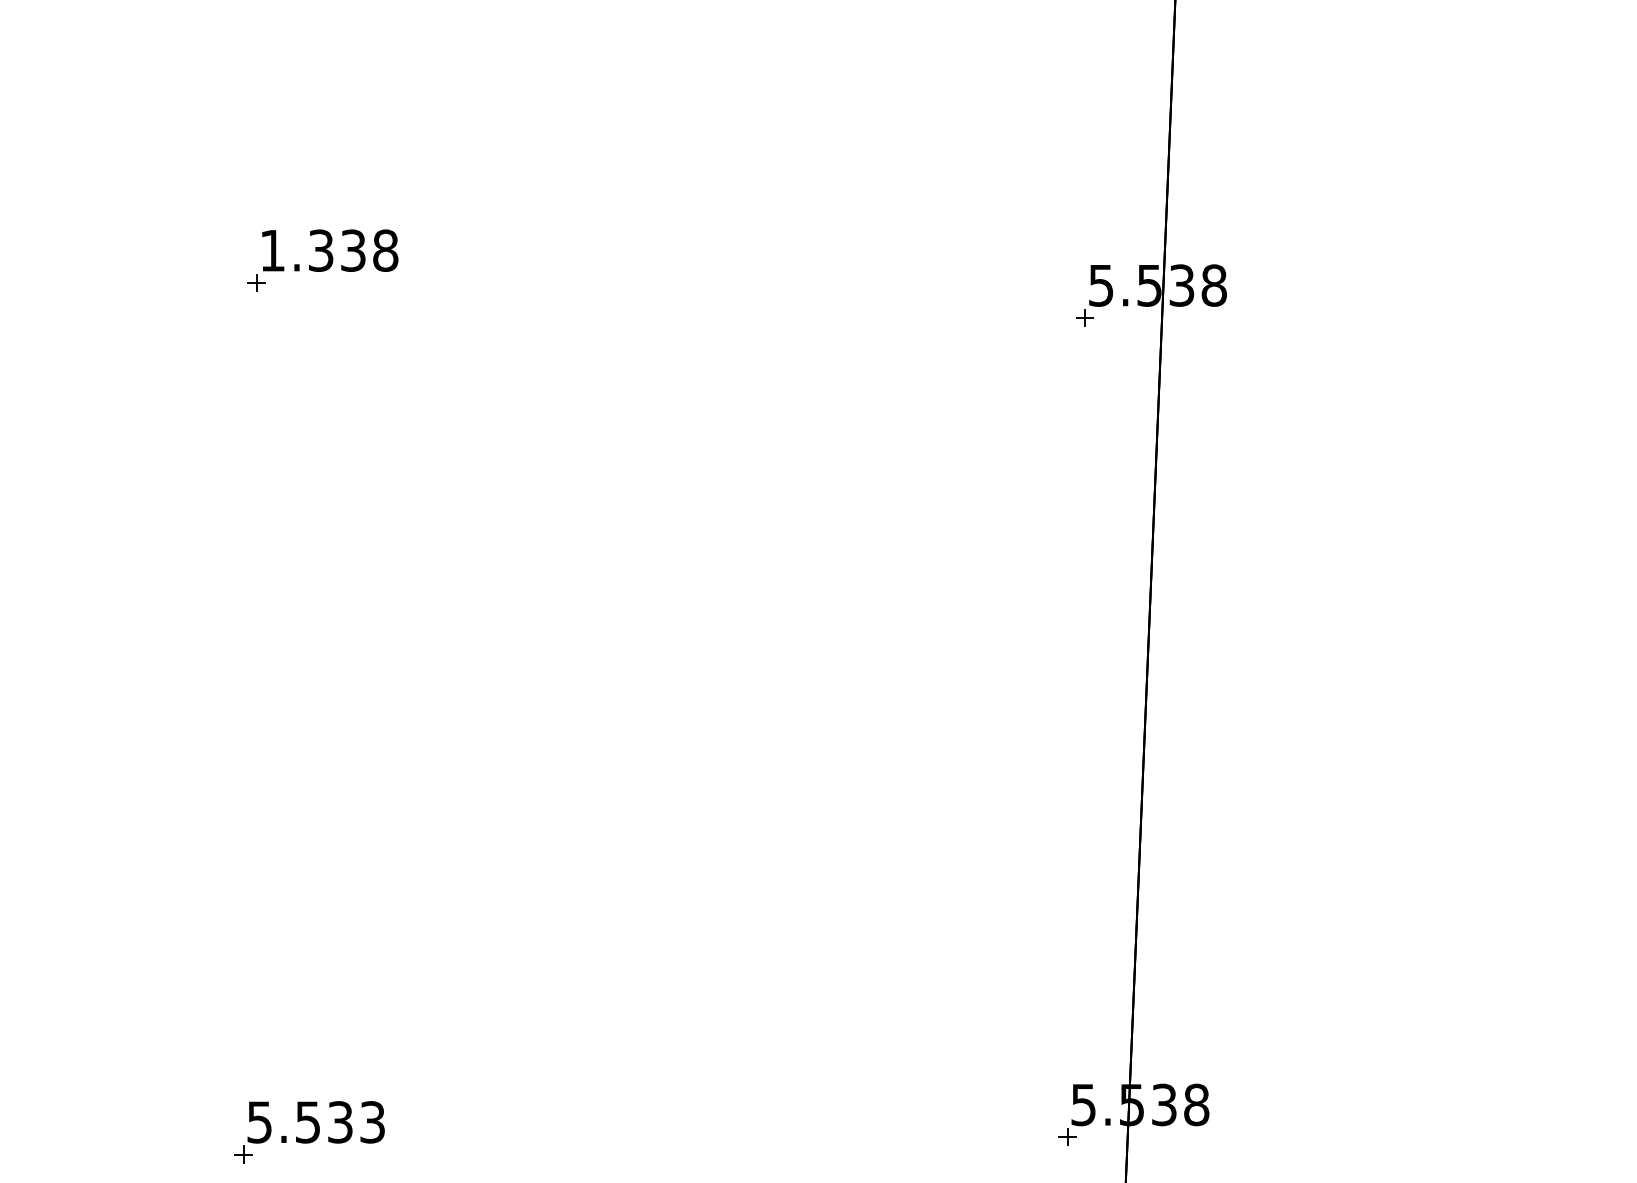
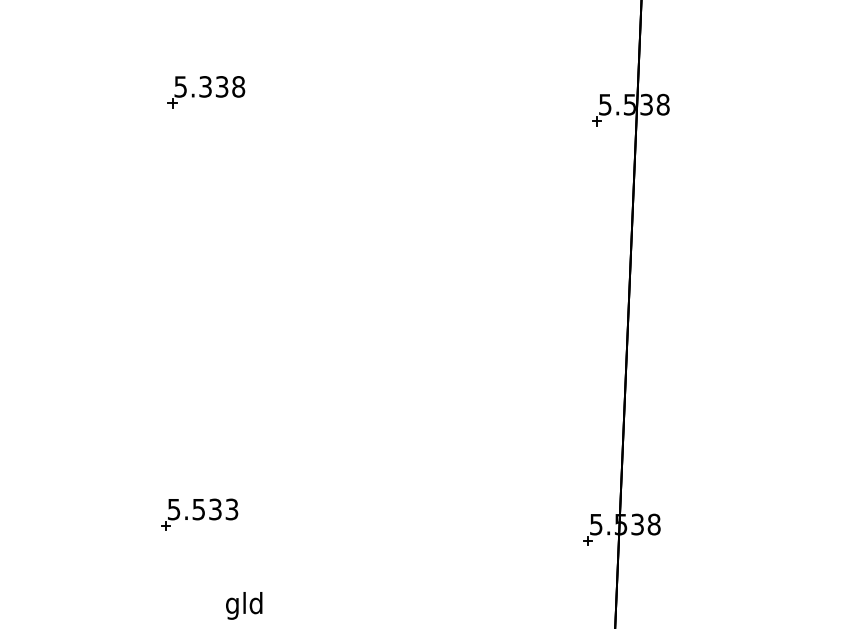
text: (272, 249) -> (180, 86), 1.338 -> 5.338
part: (309, 1132) -> (199, 514), moved

